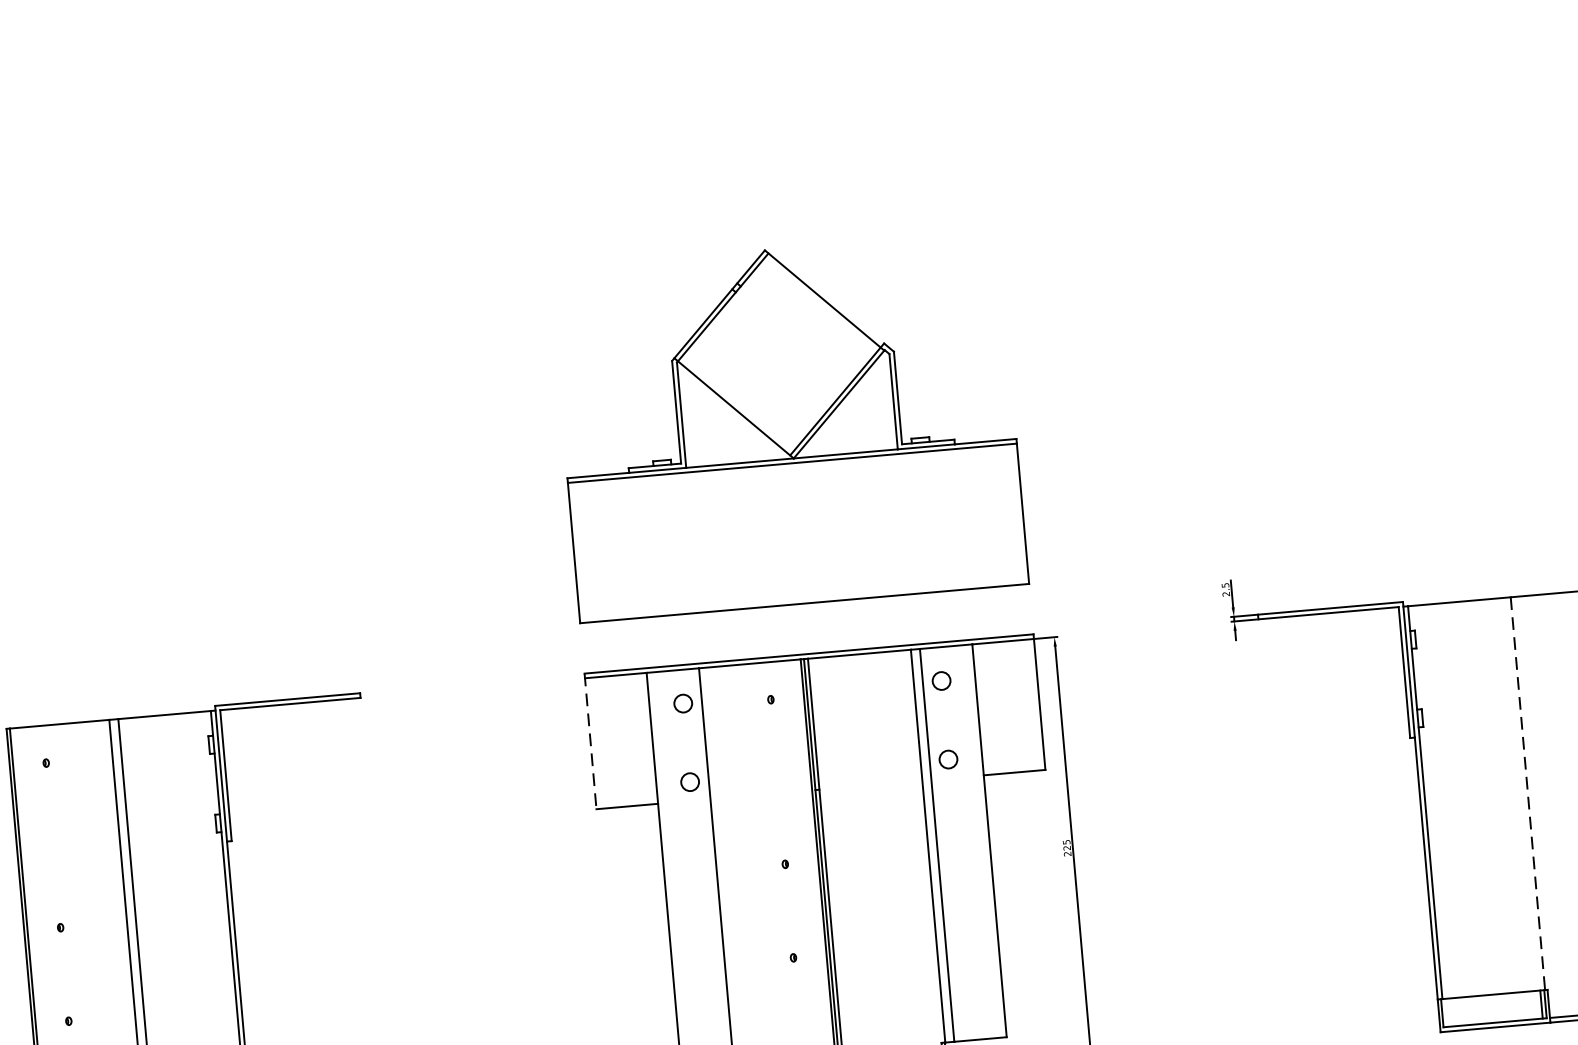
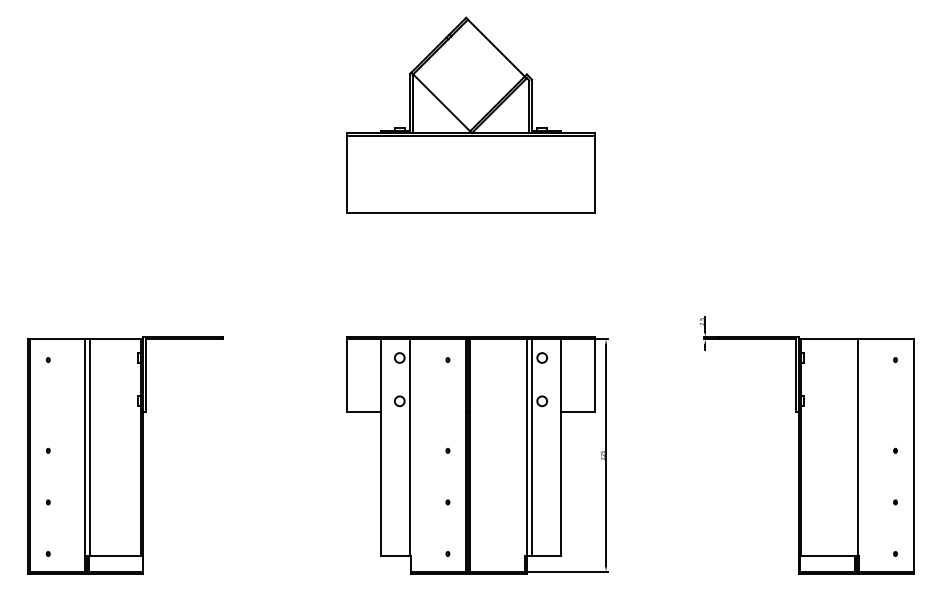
part: (788, 424) -> (470, 114), moved
line: (591, 741) -> (347, 374), dashed -> solid
line: (1527, 795) -> (857, 448), dashed -> solid

